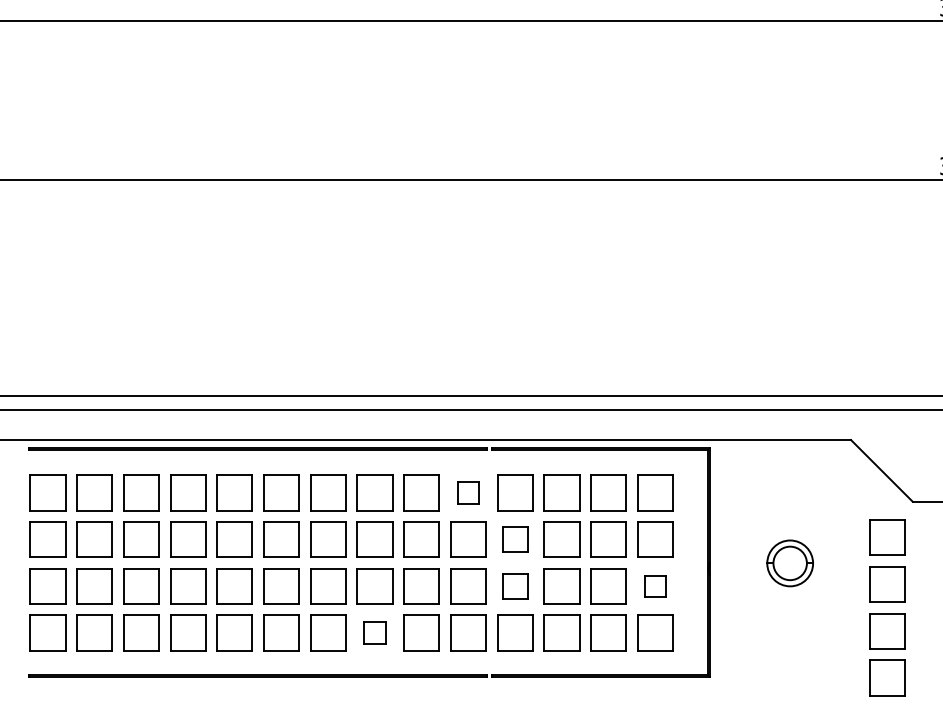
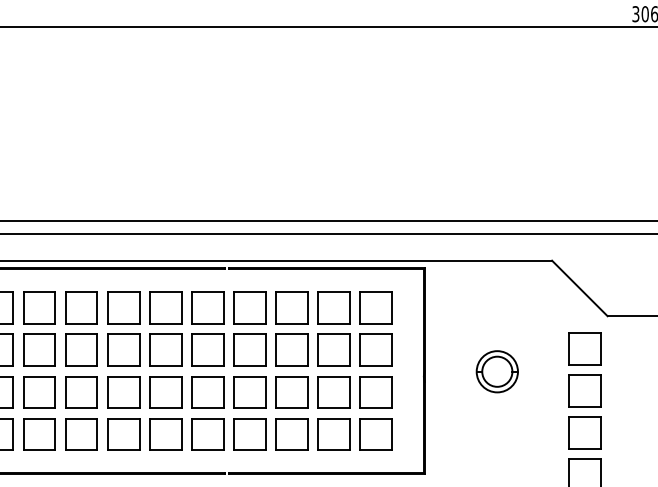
part: (468, 492) -> (207, 307), size x1.67
part: (515, 539) -> (250, 350), size x1.43
part: (515, 586) -> (250, 392), size x1.43
part: (655, 586) -> (376, 392), size x1.67
part: (374, 632) -> (123, 433), size x1.67

